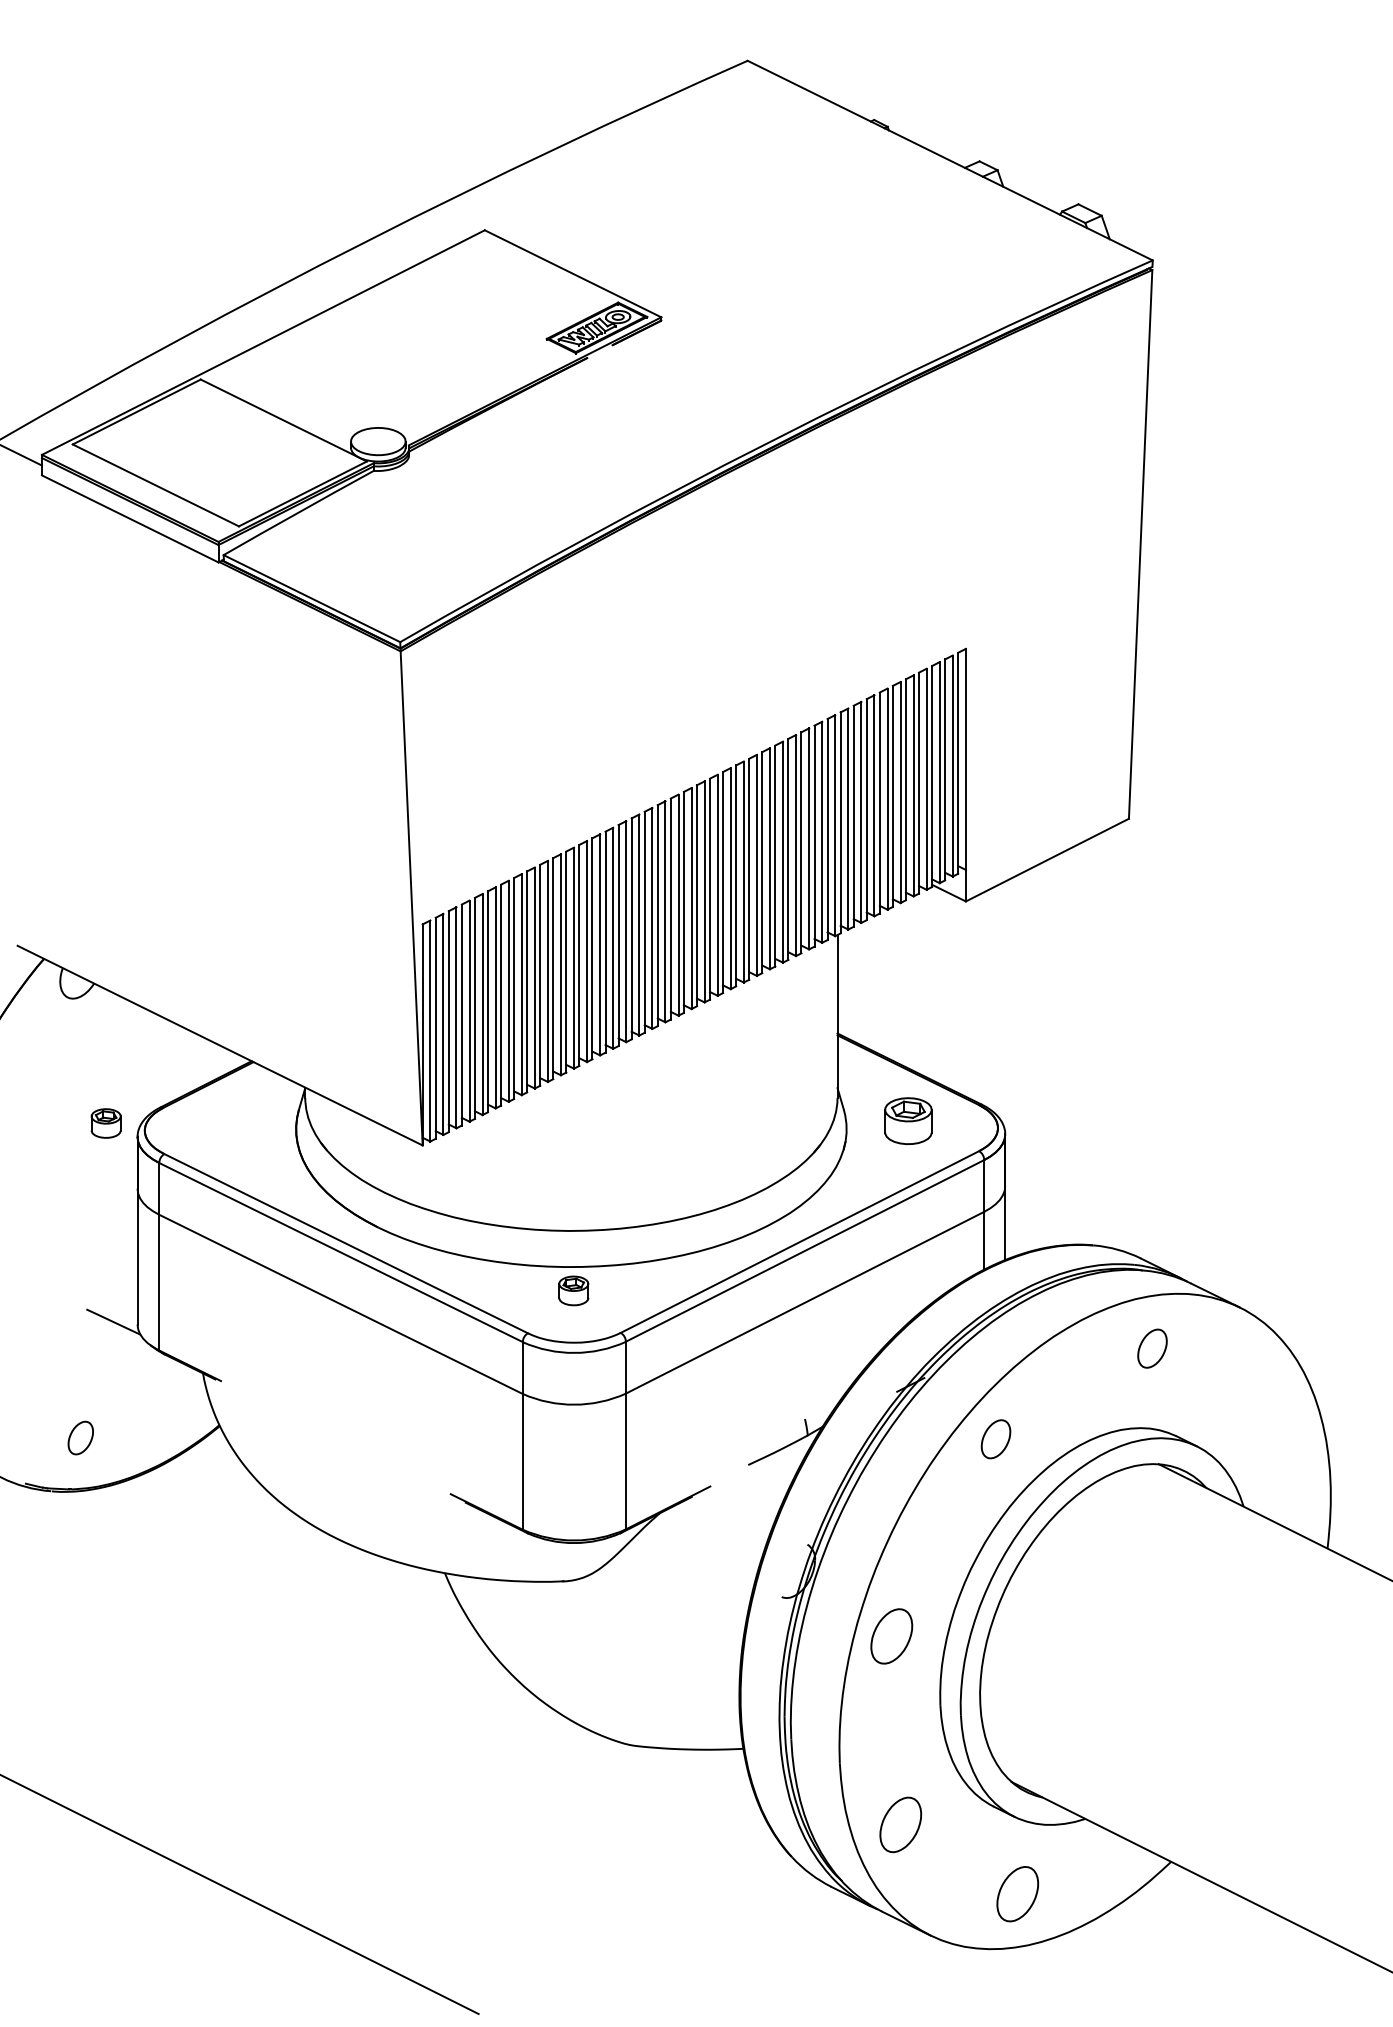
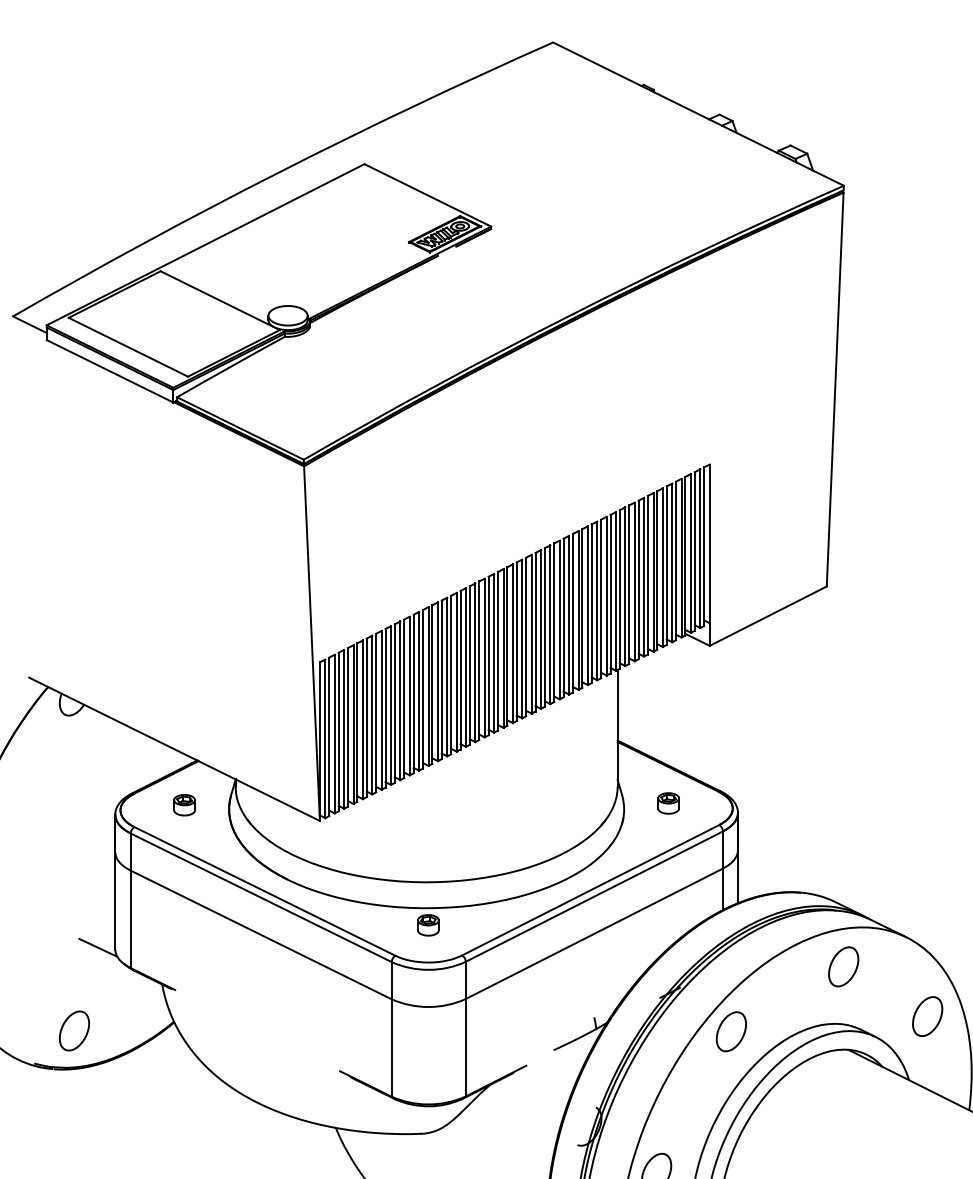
part: (908, 1120) -> (668, 803), size x0.62
part: (105, 1123) -> (184, 805), moved
part: (1152, 1348) -> (843, 966), size x1.43
part: (1269, 1417) -> (927, 1016), added
part: (80, 1437) -> (74, 1030), size x1.67
part: (995, 1439) -> (731, 1031), size x1.43

